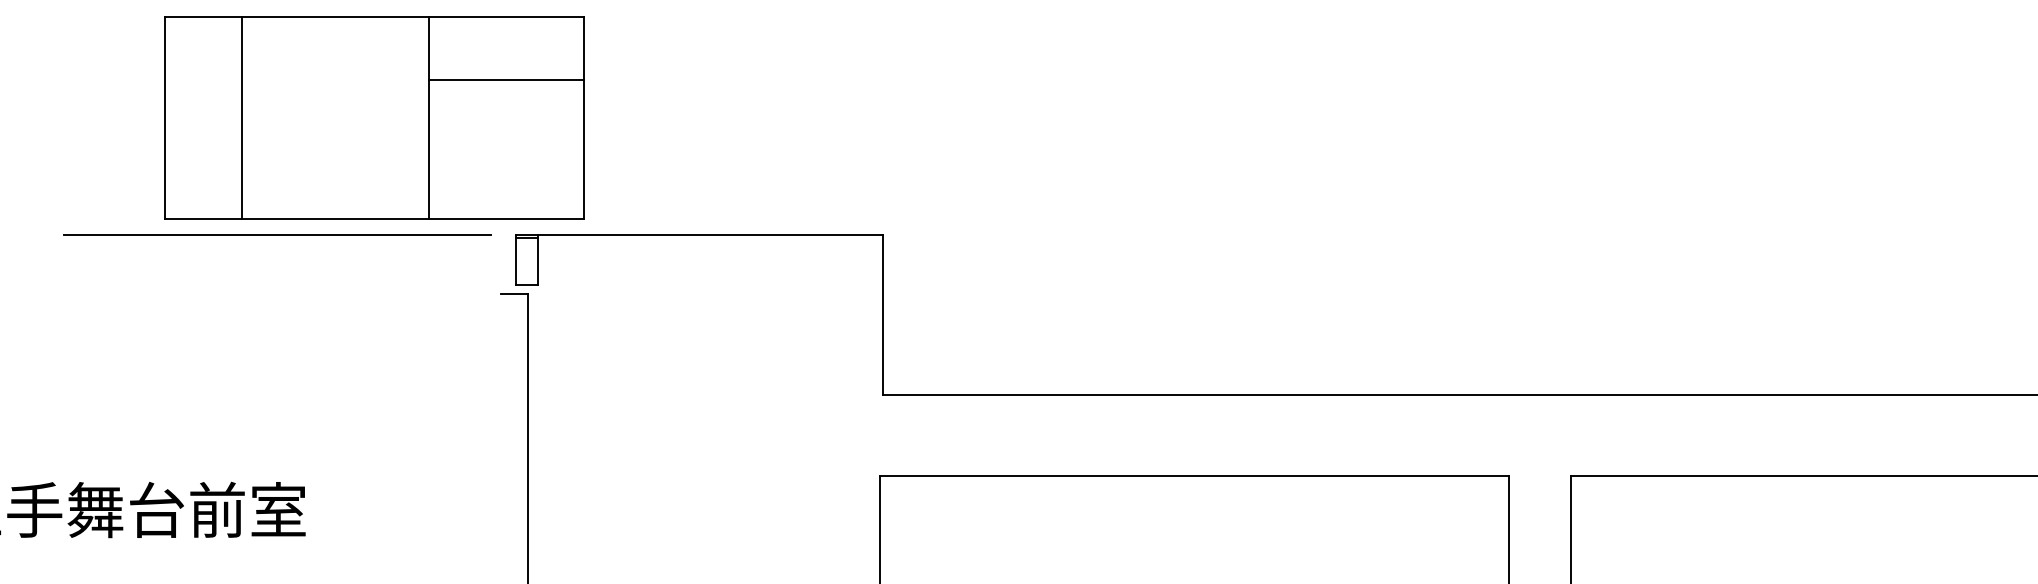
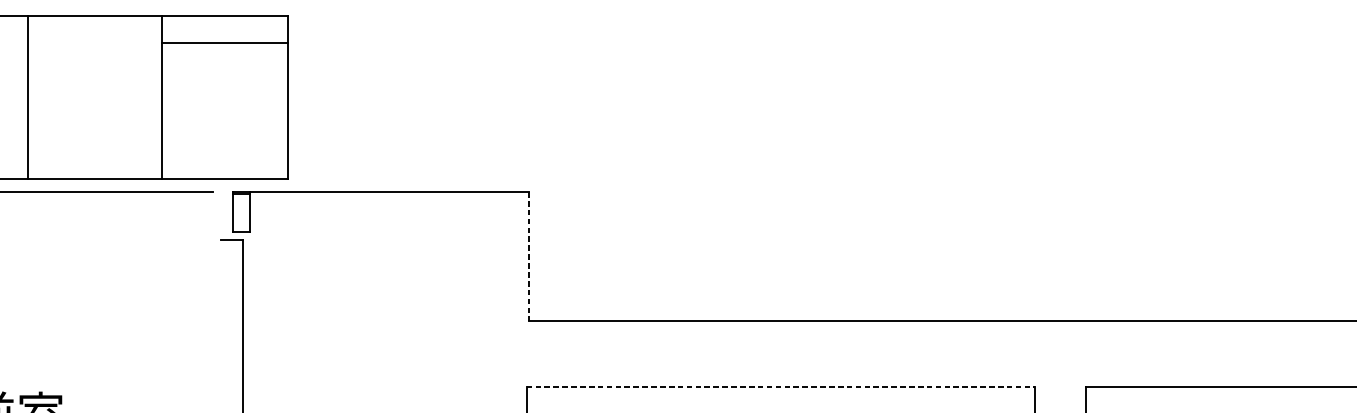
line: (506, 79) -> (225, 42), moved
line: (242, 118) -> (27, 97), moved
line: (882, 315) -> (529, 257), solid -> dashed
line: (1194, 475) -> (781, 386), solid -> dashed

